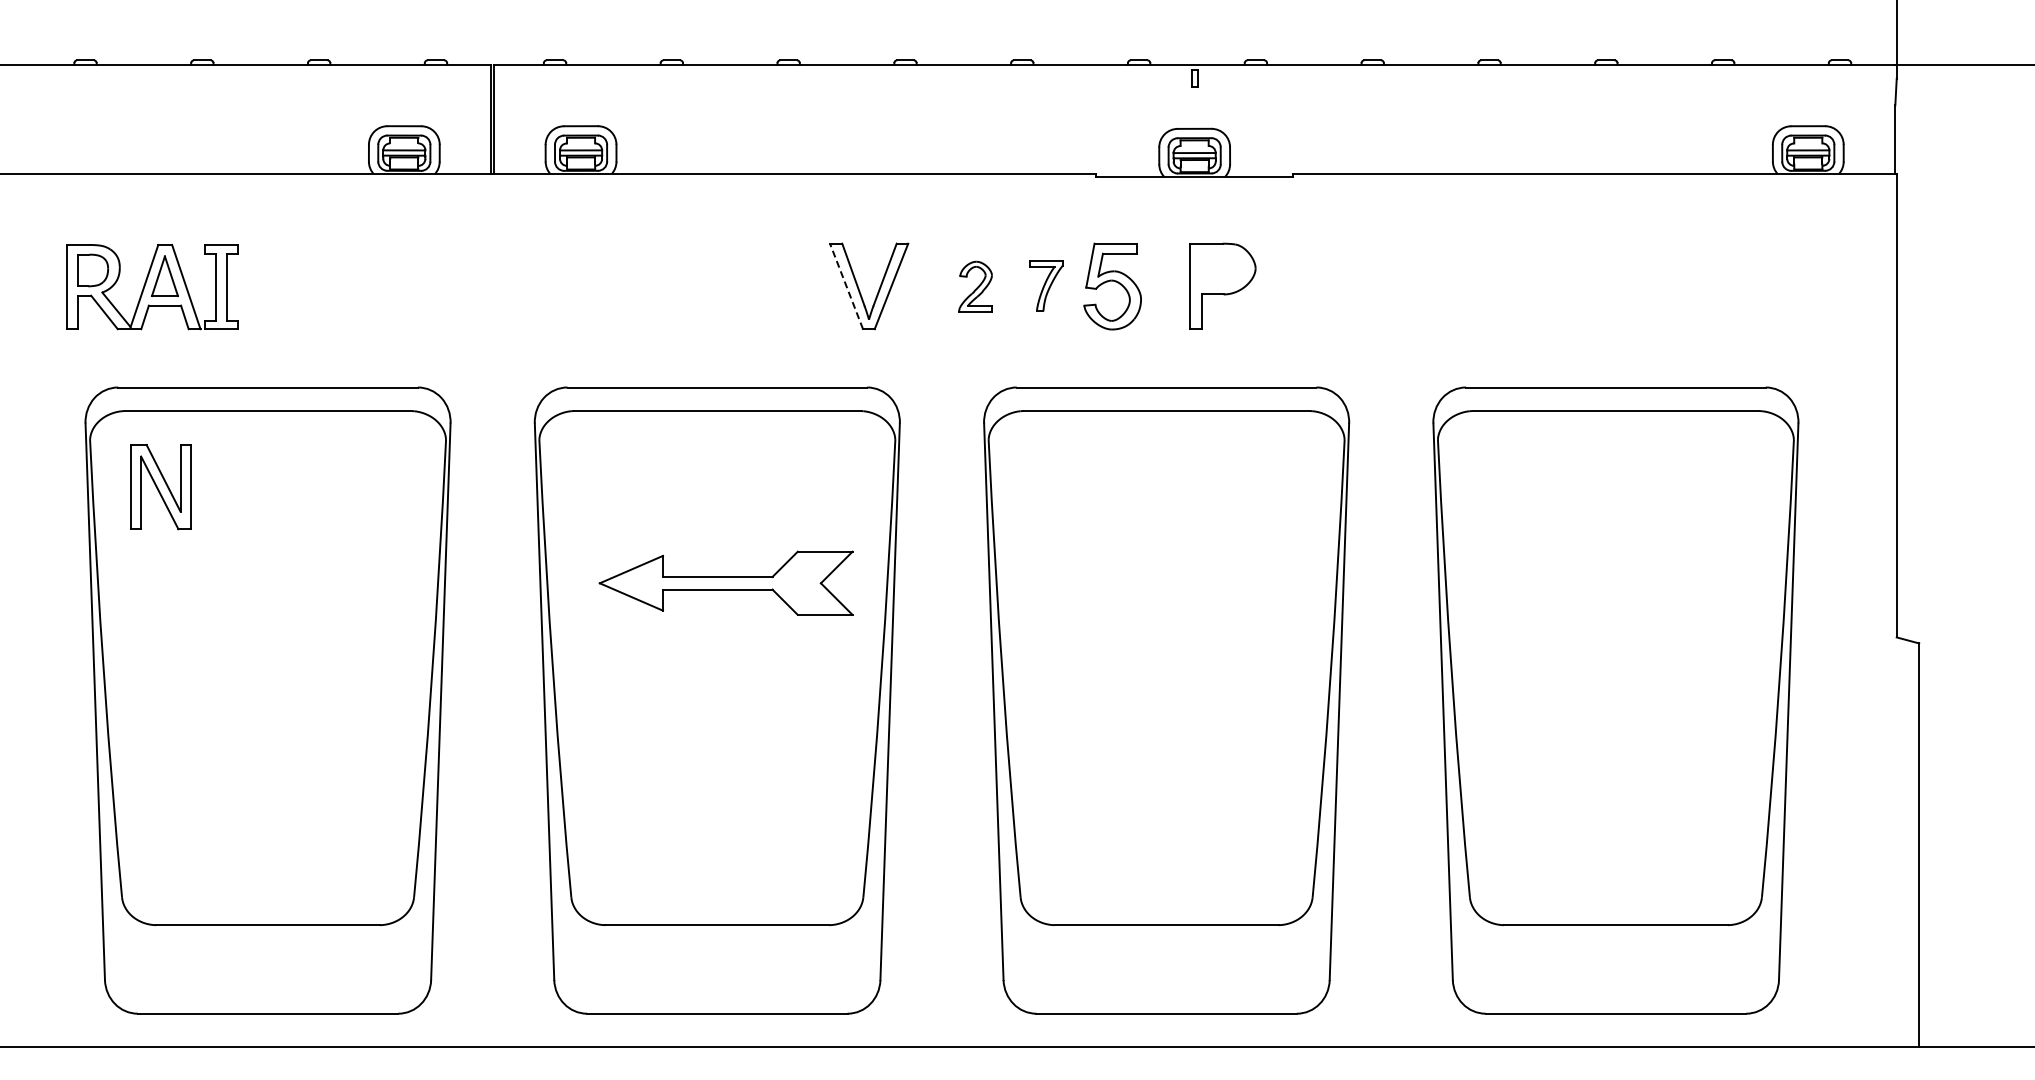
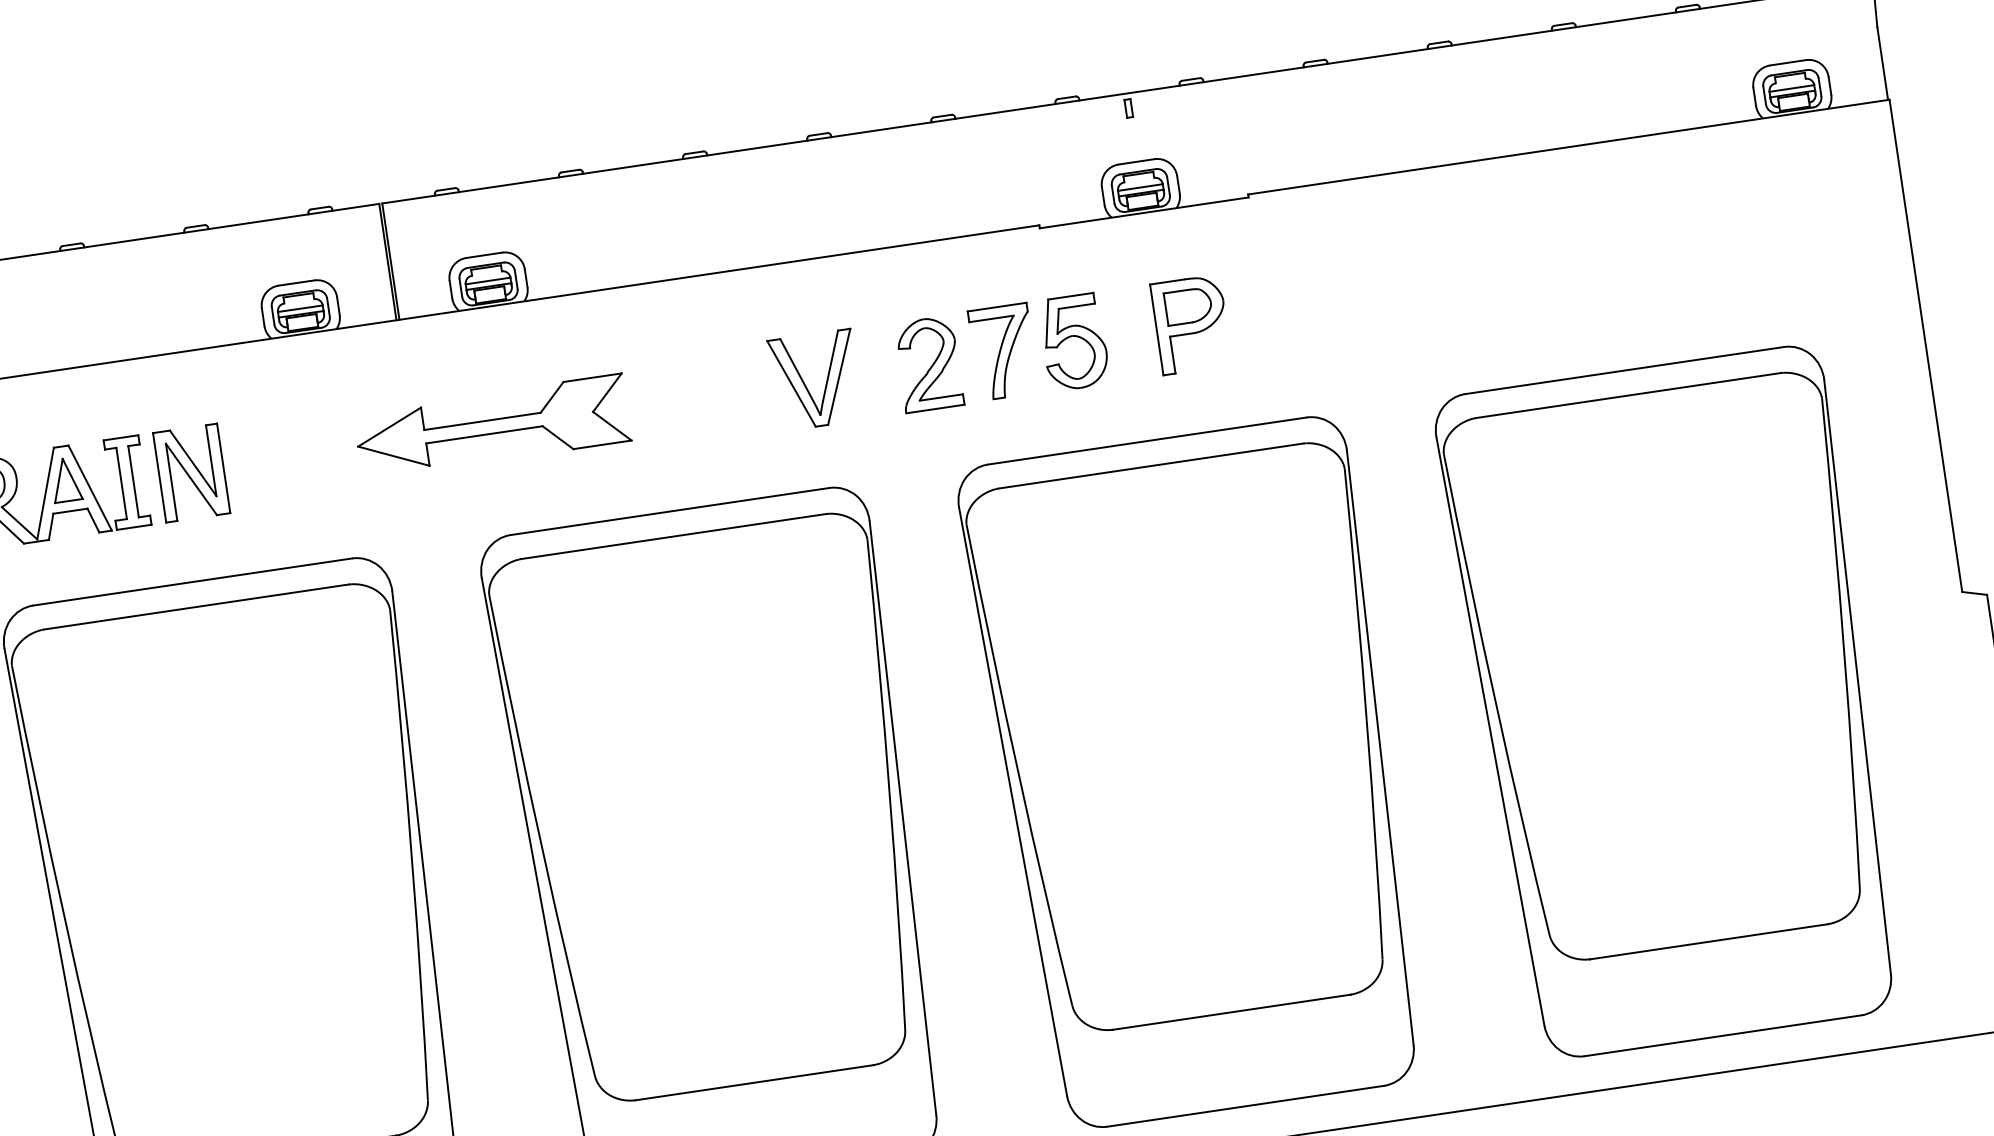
part: (1222, 268) -> (1188, 305), added
part: (1046, 285) -> (1003, 351), size x1.67
line: (846, 286) -> (791, 383), dashed -> solid
part: (975, 286) -> (928, 363), size x1.67
part: (160, 487) -> (191, 473), moved
part: (725, 582) -> (491, 426), moved

